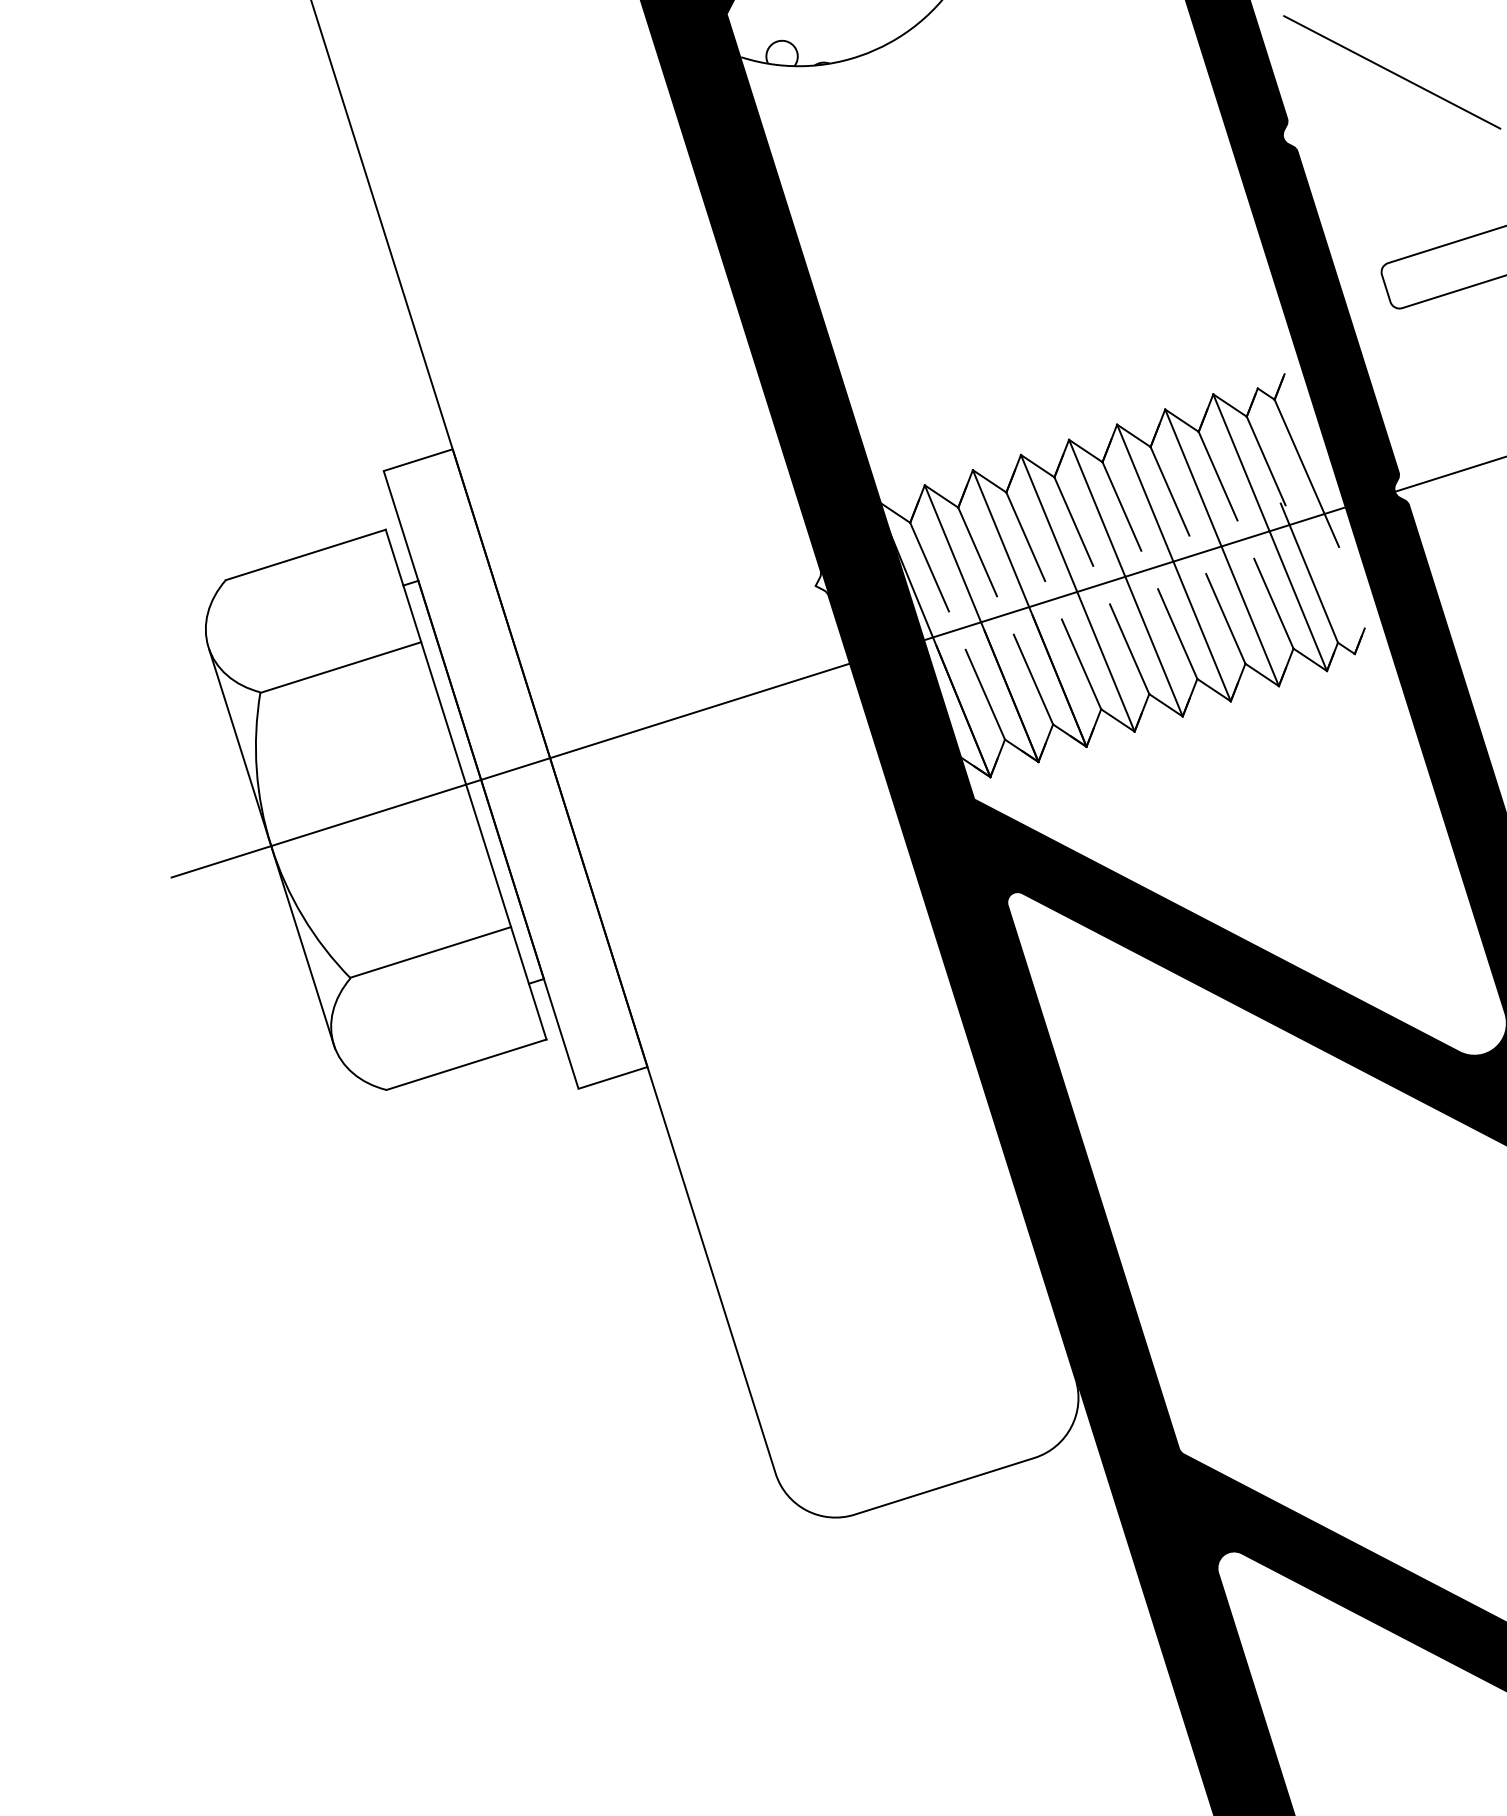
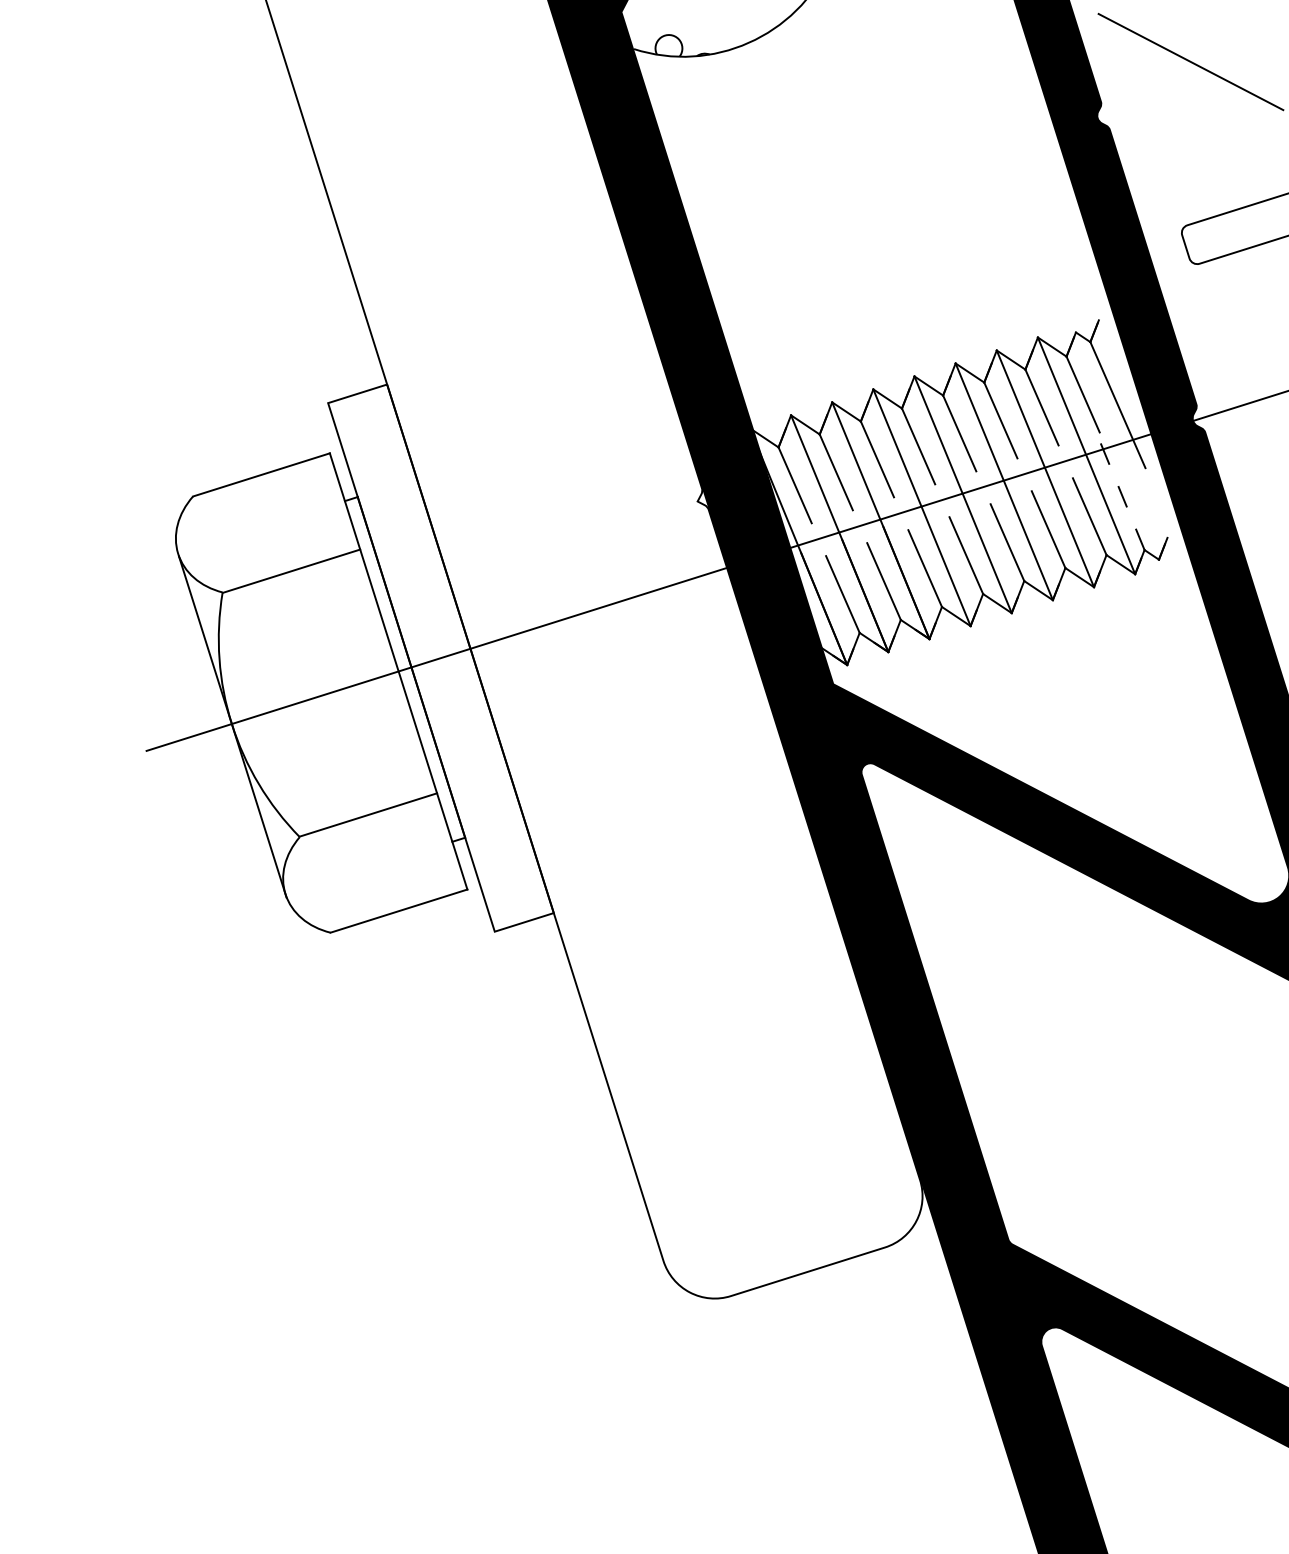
line: (1309, 572) -> (1120, 489), solid -> dashed

